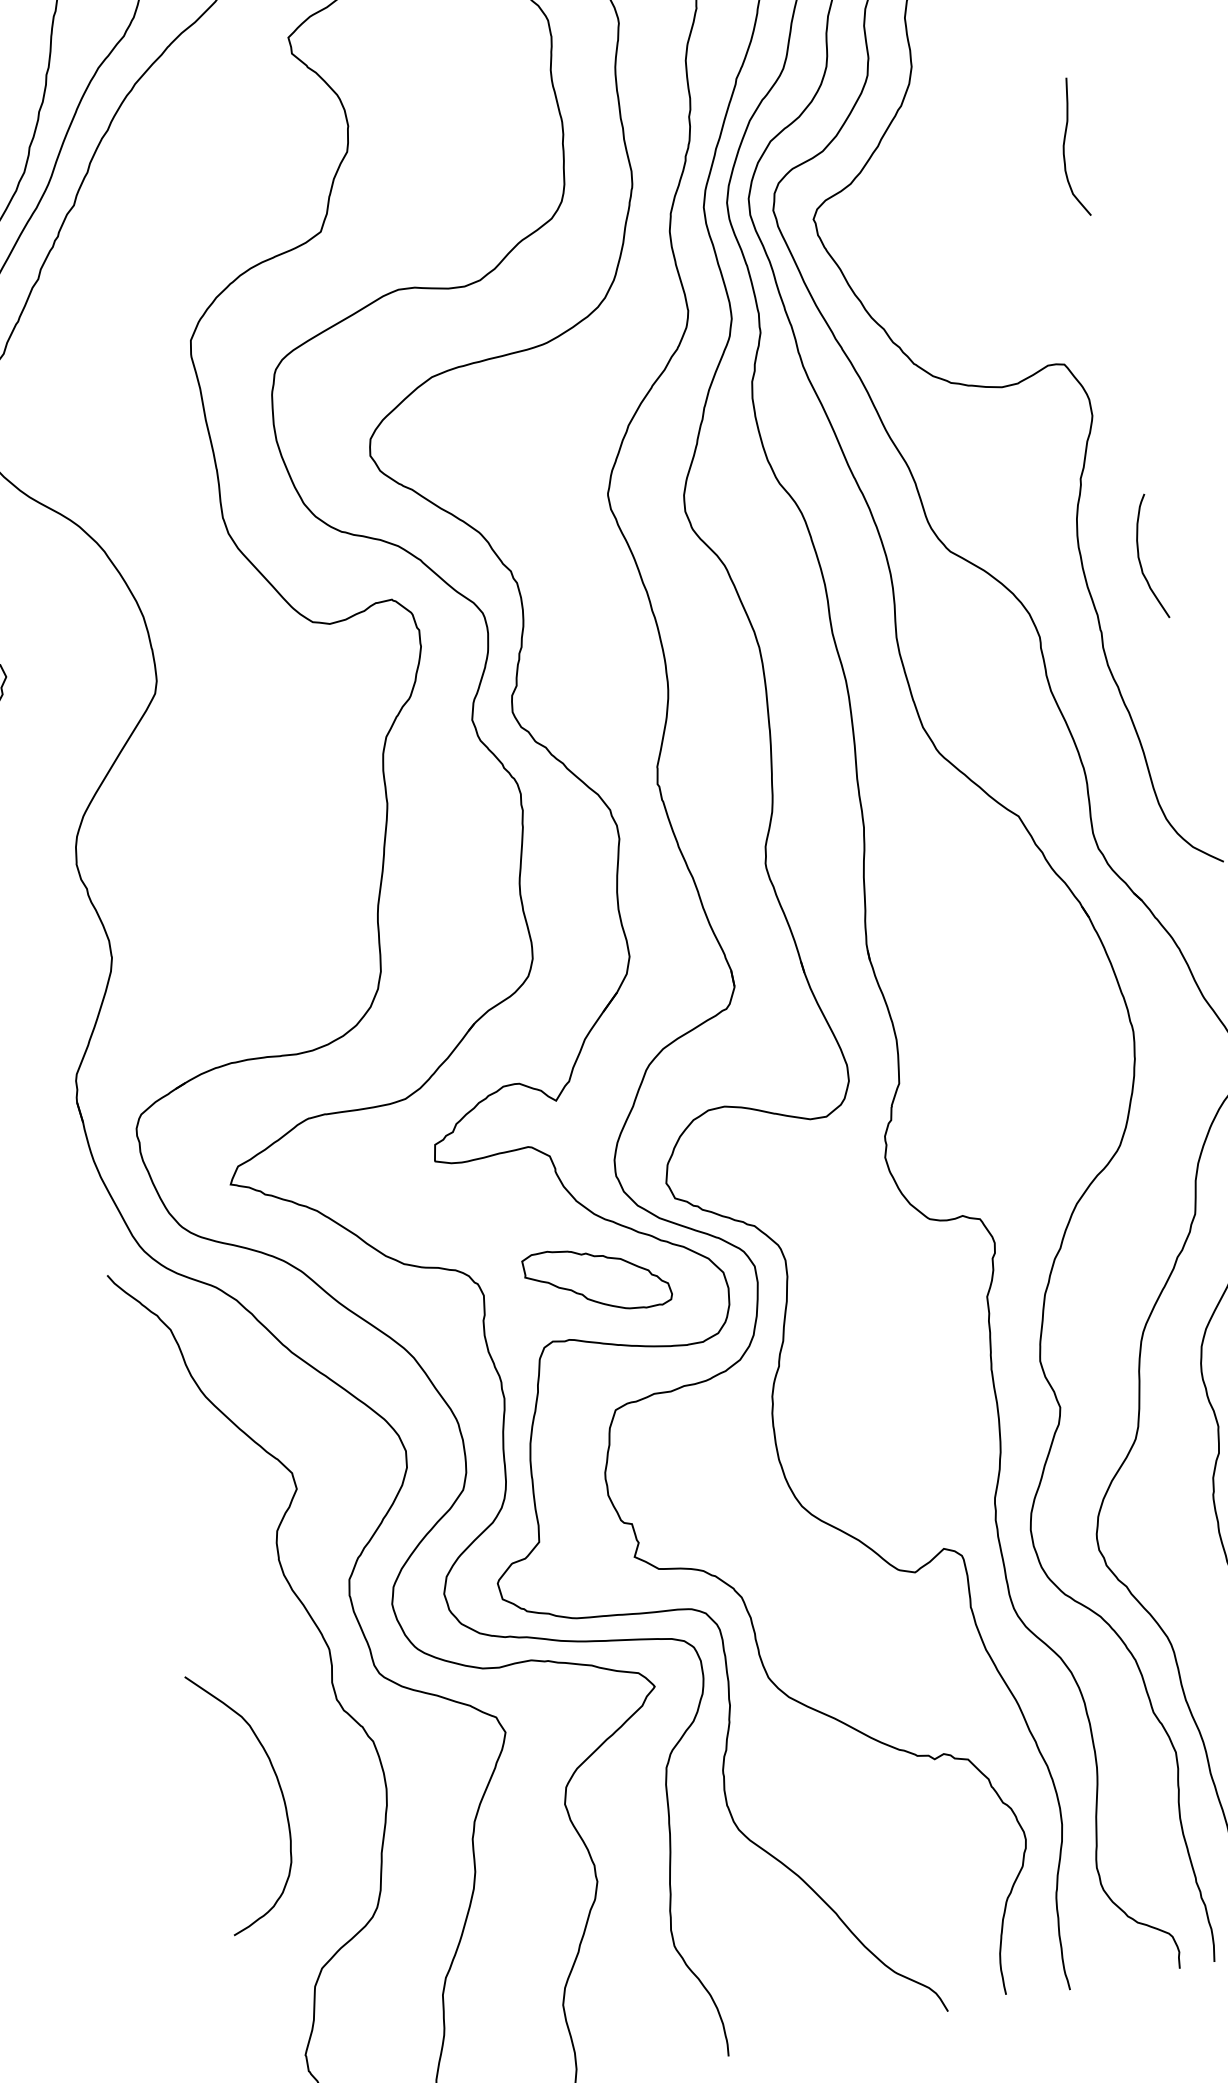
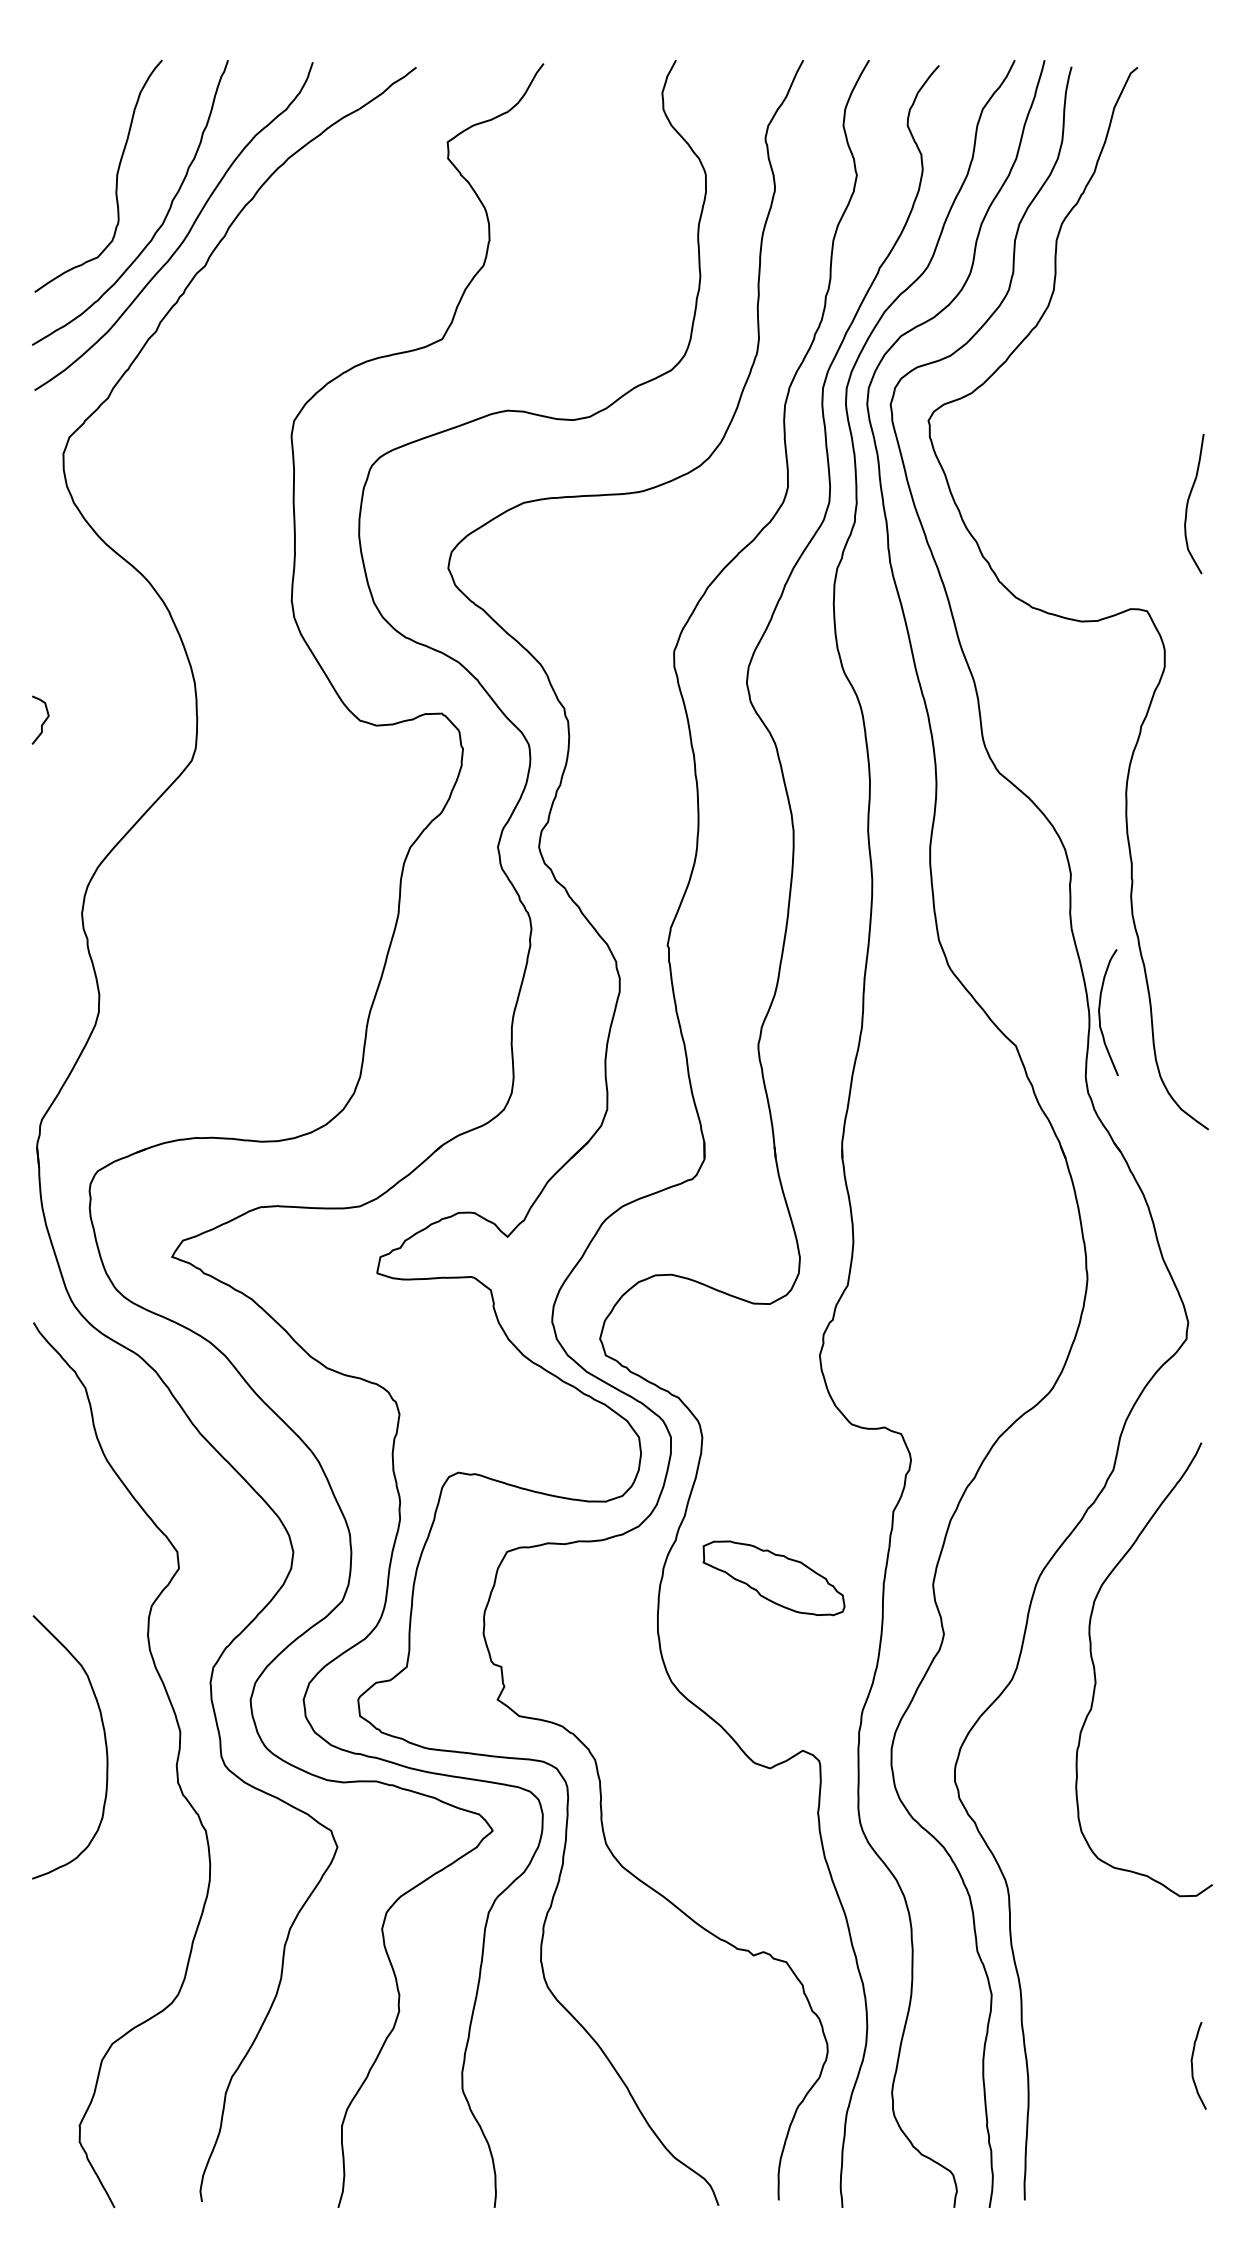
curve: (1064, 149) -> (1188, 504), moved
curve: (1140, 558) -> (1100, 1012), moved
part: (596, 1279) -> (773, 1578), moved
curve: (278, 1786) -> (104, 1741), moved

